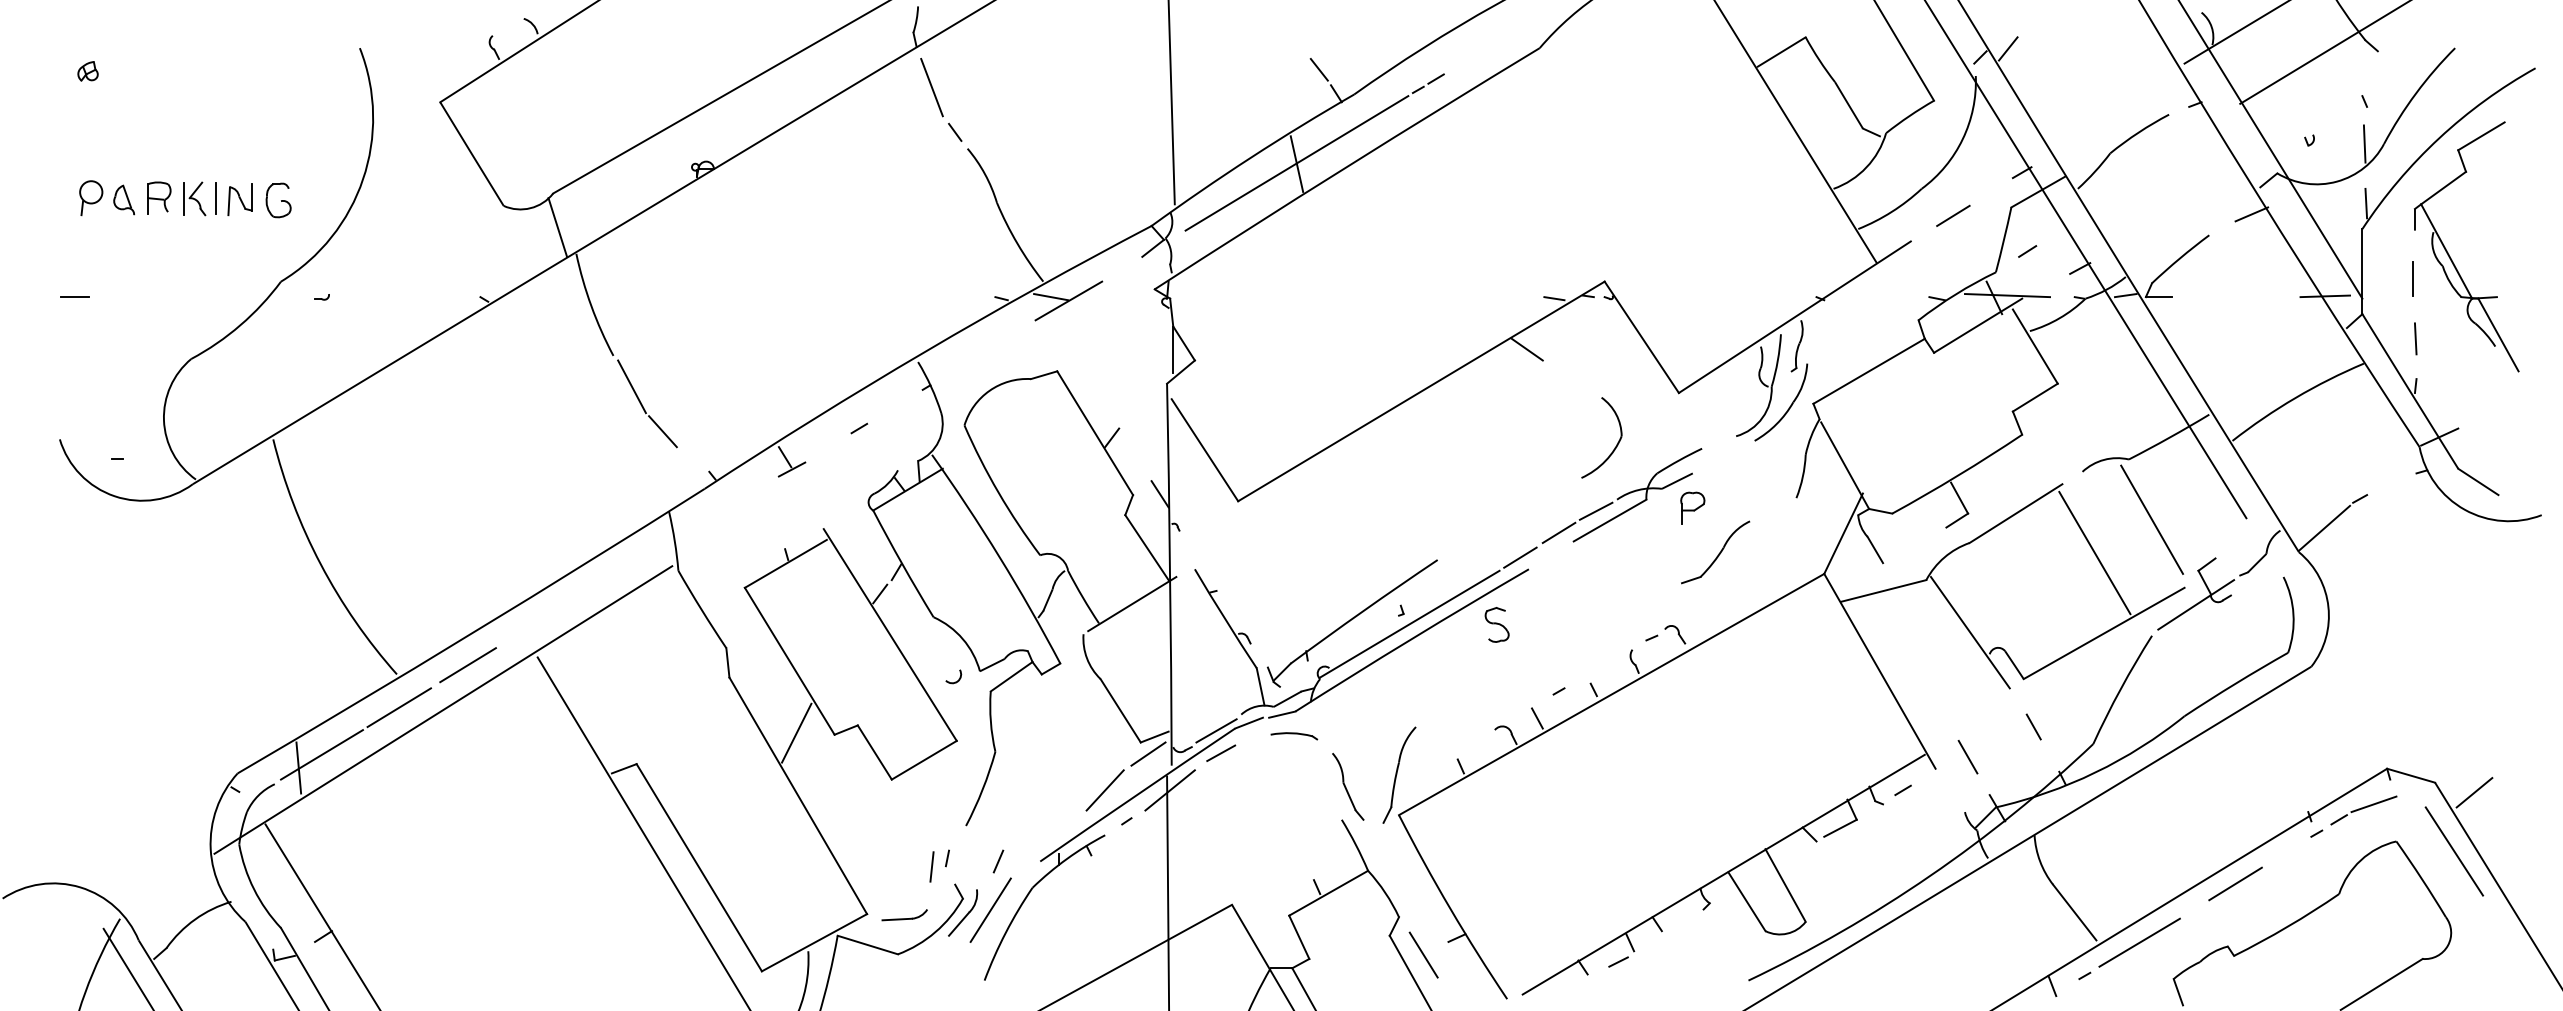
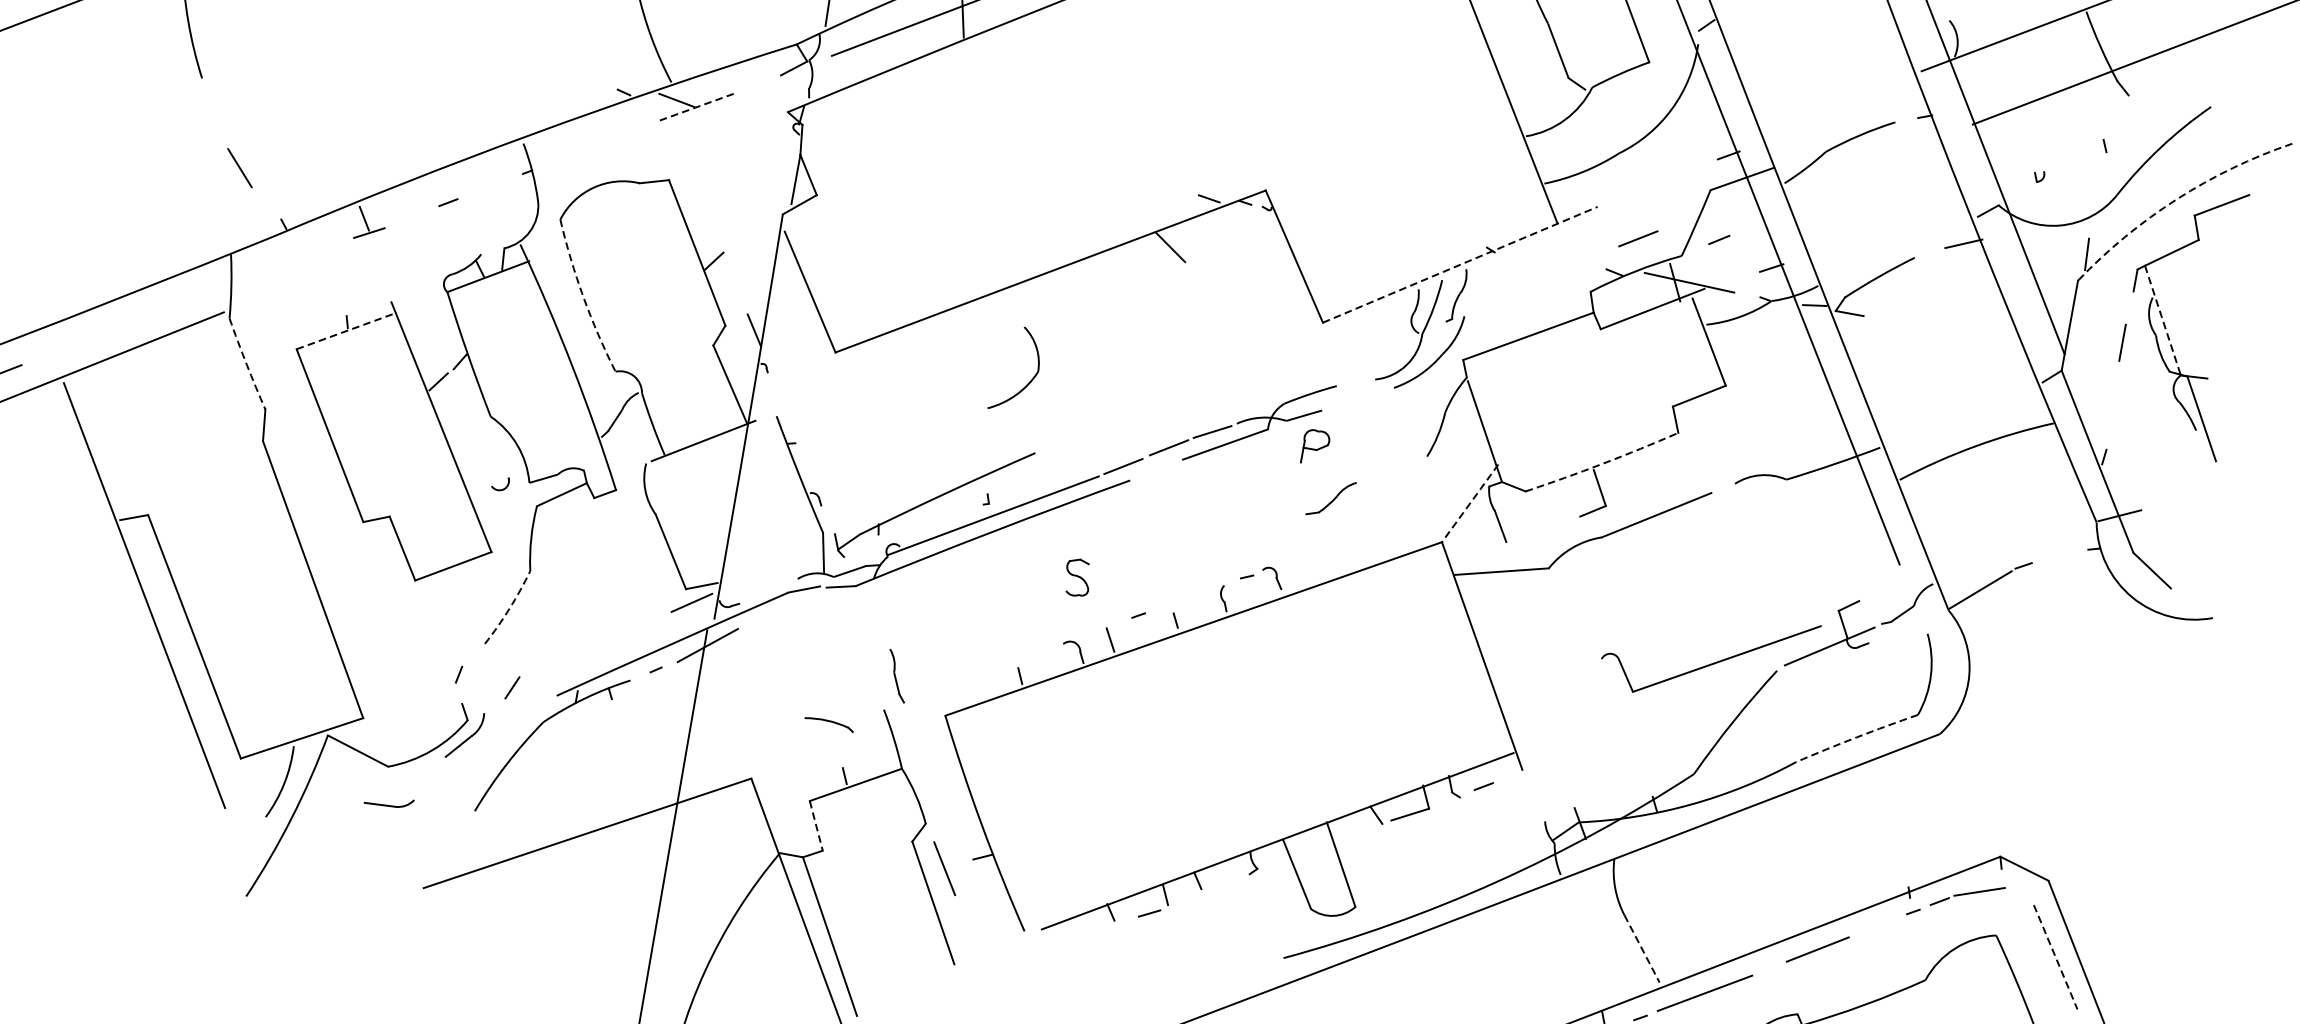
line: (2008, 48) -> (1738, 21), removed
arc: (2439, 138) -> (2177, 199), solid -> dashed
line: (2364, 143) -> (2096, 190), removed
line: (1953, 215) -> (1638, 238), moved
line: (2446, 251) -> (2162, 320), solid -> dashed
line: (2325, 296) -> (2026, 344), removed
line: (1068, 301) -> (694, 108), solid -> dashed
line: (1794, 317) -> (1459, 264), solid -> dashed
line: (2415, 338) -> (2113, 406), removed
line: (631, 386) -> (215, 114), removed
part: (1614, 447) -> (1028, 382), moved
arc: (1958, 475) -> (1603, 463), solid -> dashed
arc: (998, 492) -> (583, 297), solid -> dashed
line: (2152, 519) -> (1799, 547), removed
line: (1843, 533) -> (1470, 503), solid -> dashed
part: (1715, 552) -> (1330, 498), size x0.6
line: (2094, 552) -> (1732, 571), removed
line: (785, 564) -> (344, 332), solid -> dashed
arc: (701, 609) -> (246, 363), solid -> dashed
part: (1496, 624) -> (1077, 577), moved
line: (1969, 632) -> (1584, 632), removed
arc: (2235, 683) -> (1856, 737), solid -> dashed
line: (2033, 726) -> (1634, 743), removed
line: (1216, 730) -> (768, 591), removed
line: (796, 732) -> (323, 512), removed
part: (1294, 736) -> (829, 724), moved
line: (1221, 753) -> (769, 616), removed
line: (1967, 756) -> (1558, 763), removed
part: (1399, 774) -> (953, 672), removed
part: (1348, 786) -> (897, 675), size x0.7
arc: (982, 789) -> (509, 608), solid -> dashed
line: (1104, 790) -> (638, 632), removed
line: (2474, 792) -> (2088, 898), removed
line: (2454, 851) -> (2055, 957), solid -> dashed
line: (931, 866) -> (440, 680), removed
line: (990, 909) -> (494, 737), removed
line: (2075, 912) -> (1642, 948), solid -> dashed
part: (904, 915) -> (388, 802), moved
line: (1299, 937) -> (816, 826), solid -> dashed

